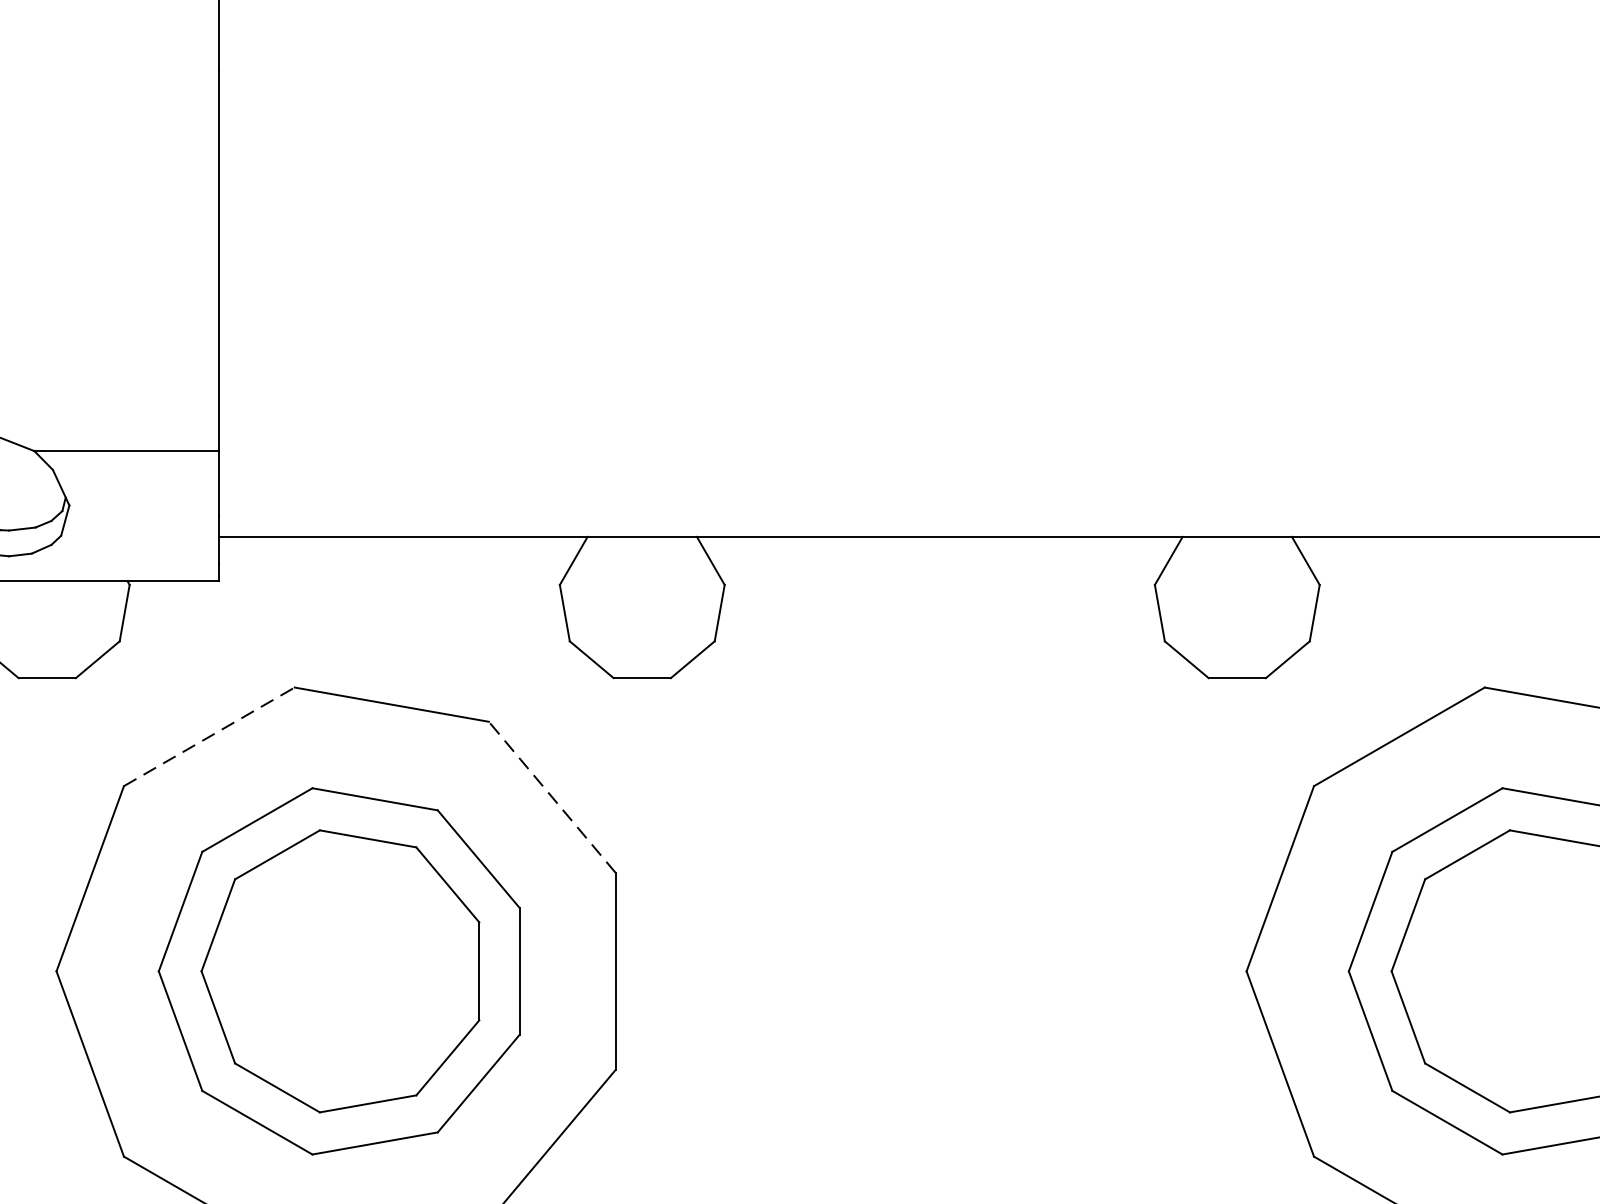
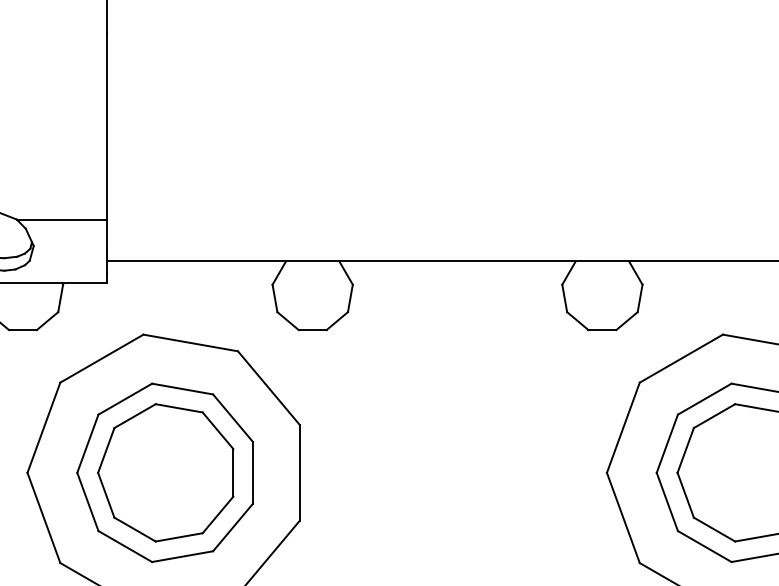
line: (208, 736) -> (101, 358), dashed -> solid
line: (551, 798) -> (268, 388), dashed -> solid

